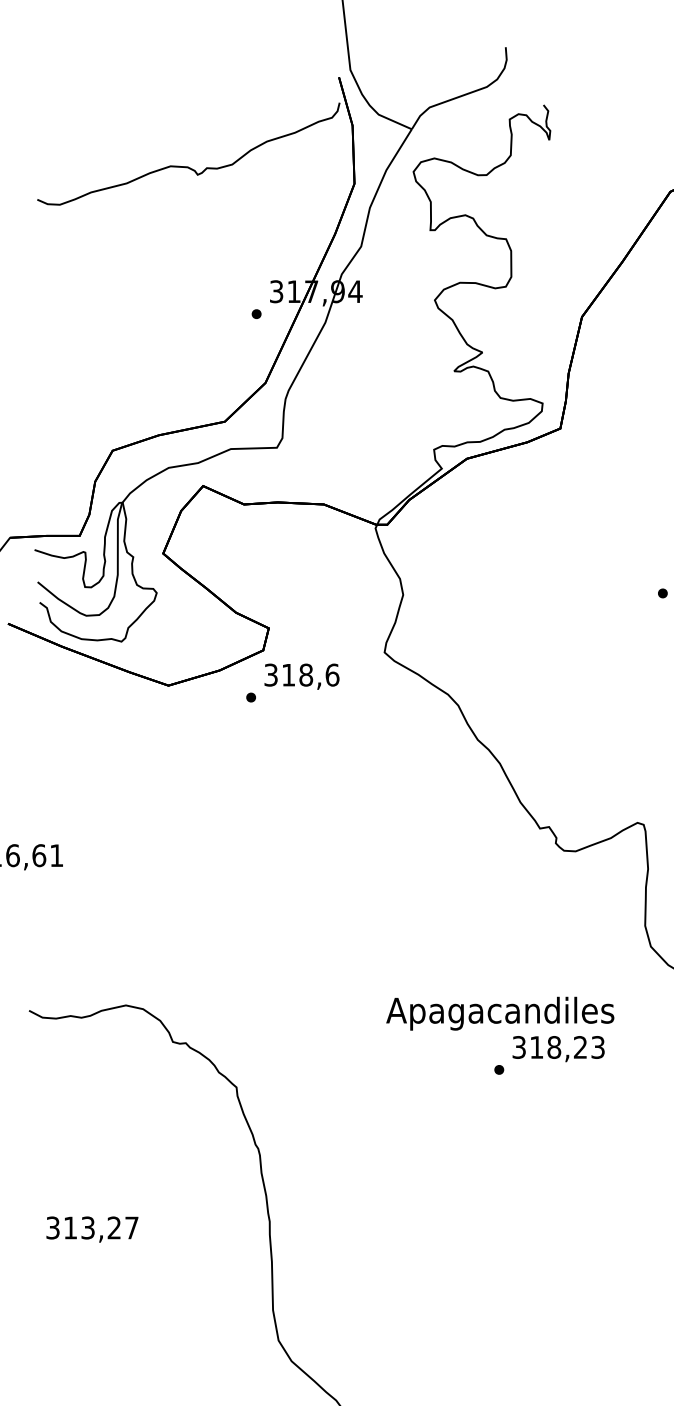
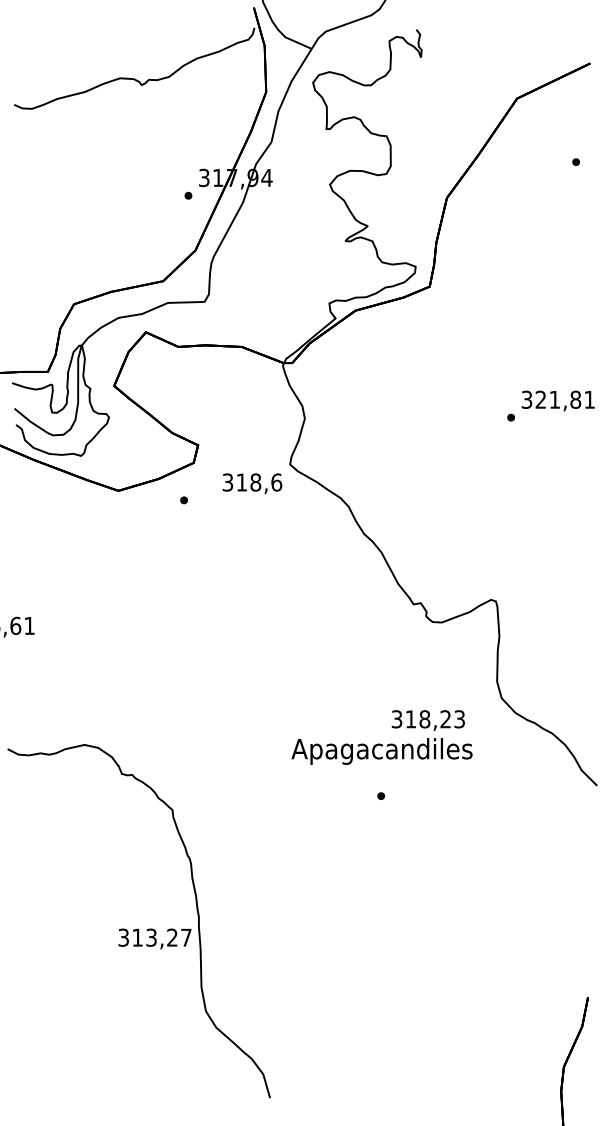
text: (302, 676) -> (252, 483), moved
text: (557, 1048) -> (427, 720), moved
text: (91, 1228) -> (154, 938), moved

